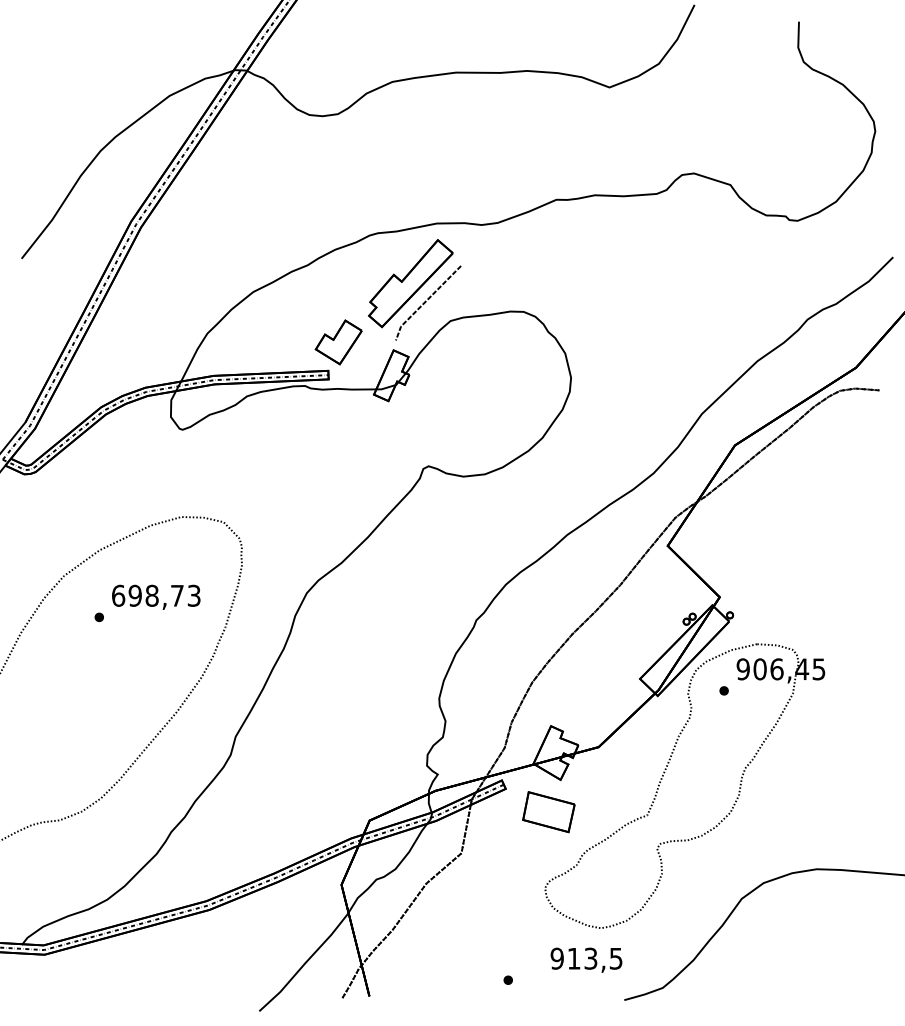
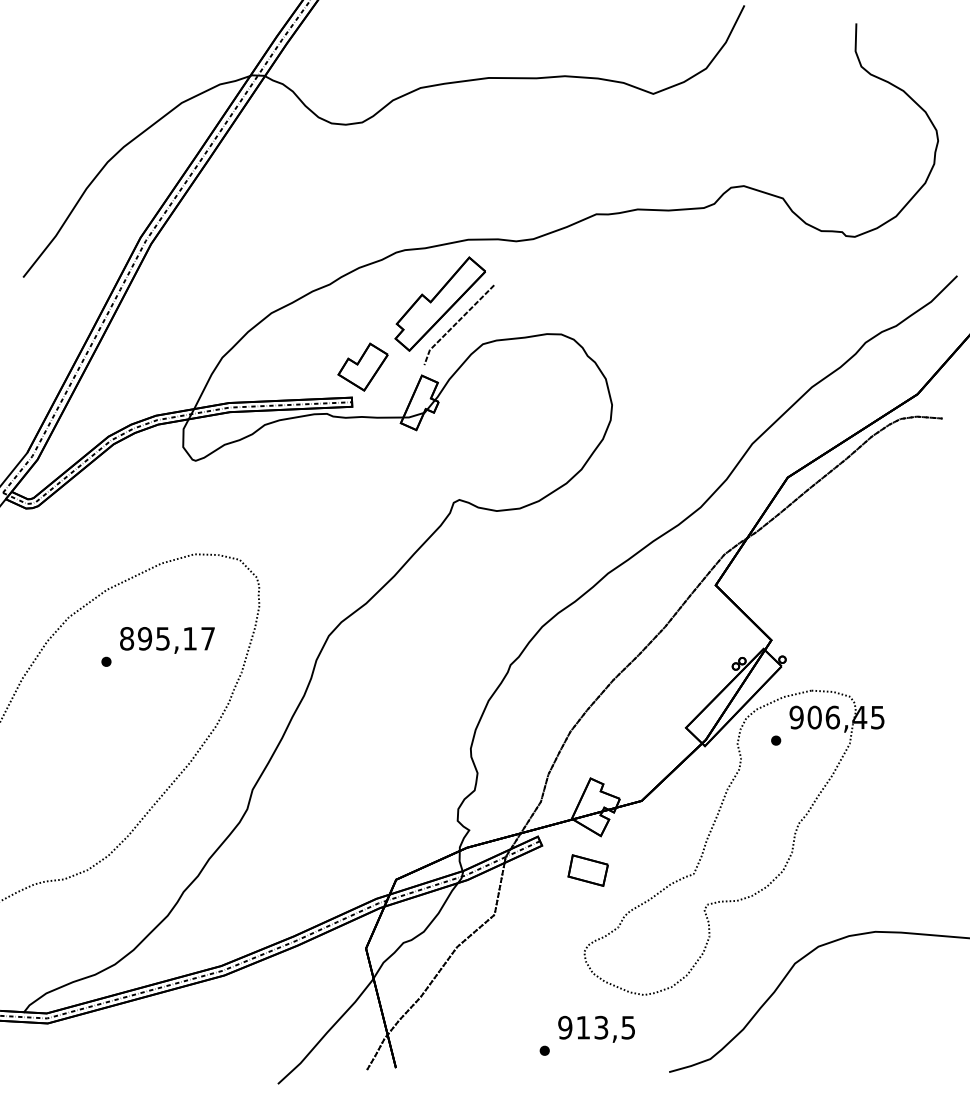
text: (156, 595) -> (167, 638), 698,73 -> 895,17
part: (548, 812) -> (587, 870), size x0.71
text: (586, 959) -> (596, 1028), moved

